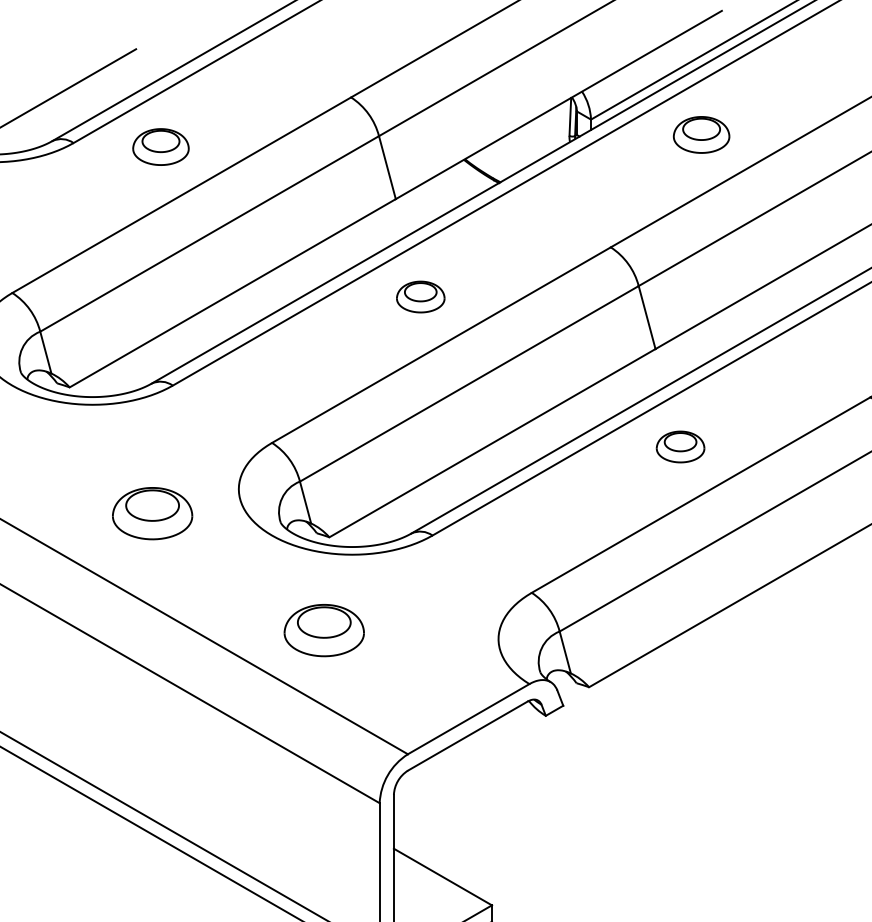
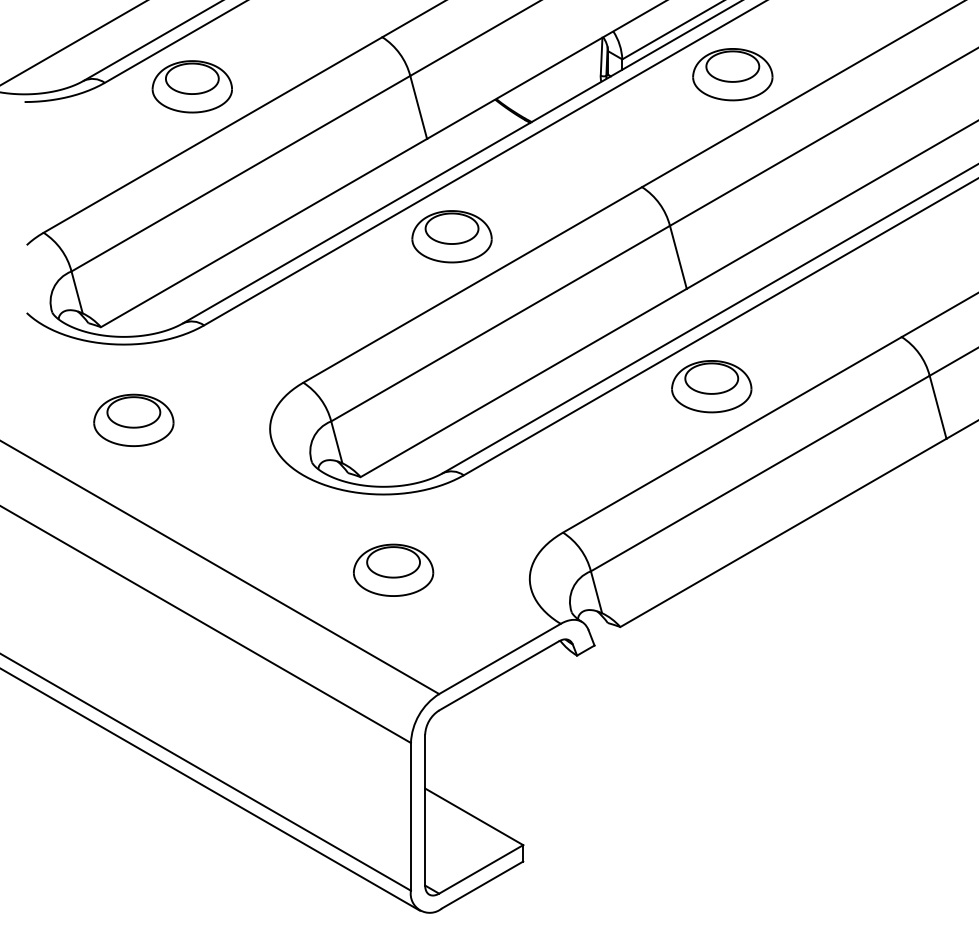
part: (701, 134) -> (732, 74), size x1.43
part: (160, 146) -> (191, 86), size x1.43
part: (420, 296) -> (451, 236), size x1.67
part: (680, 446) -> (711, 386), size x1.67
part: (152, 512) -> (133, 419), moved
part: (324, 629) -> (393, 569), moved

